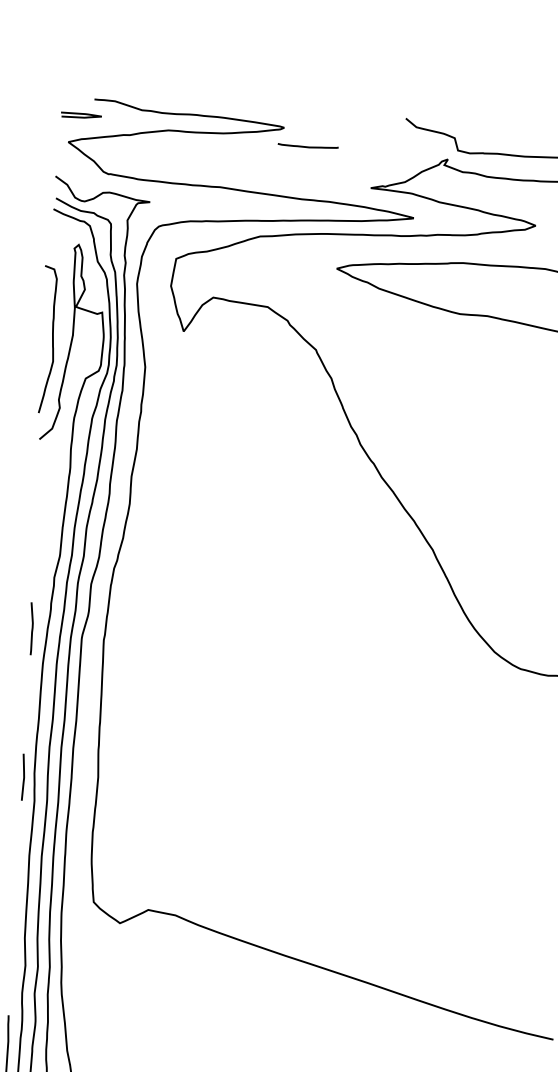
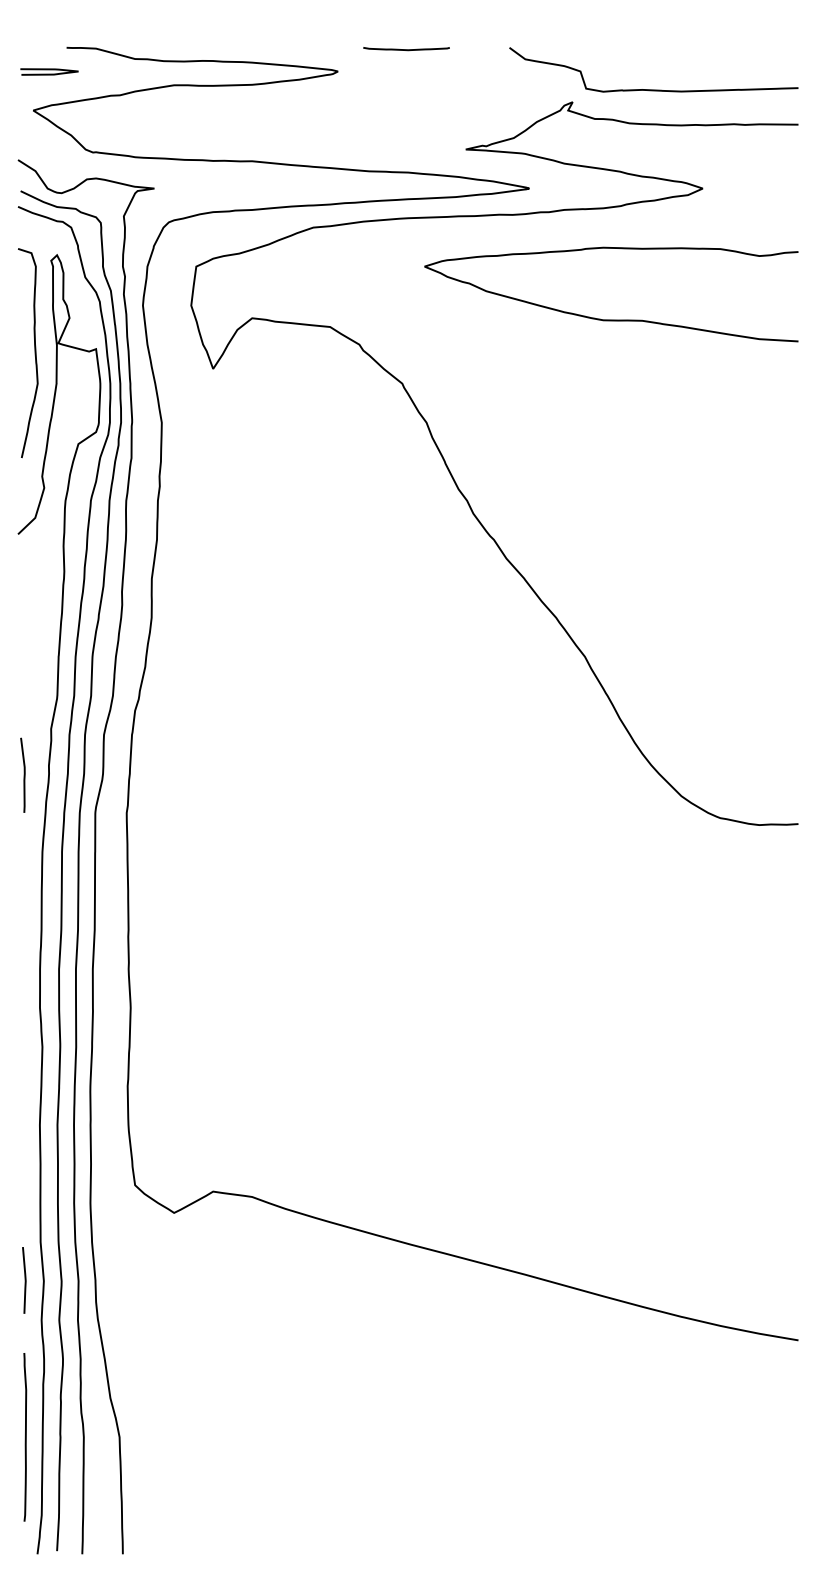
curve: (308, 146) -> (406, 49), moved
curve: (52, 340) -> (34, 353), moved
curve: (31, 628) -> (23, 774), moved
line: (23, 777) -> (24, 1280), moved

